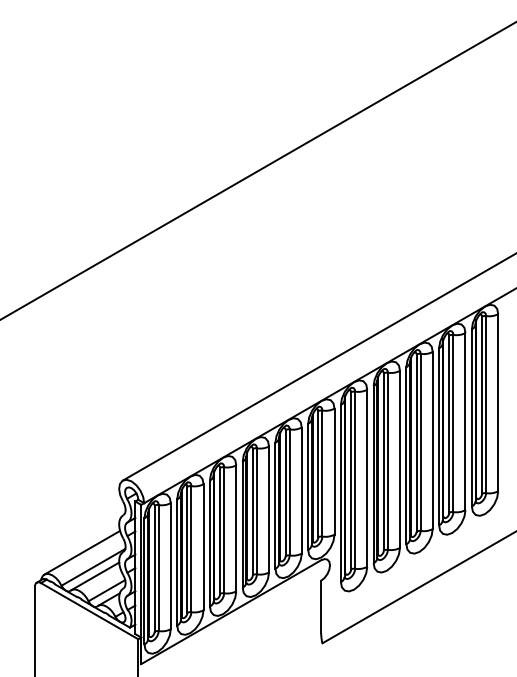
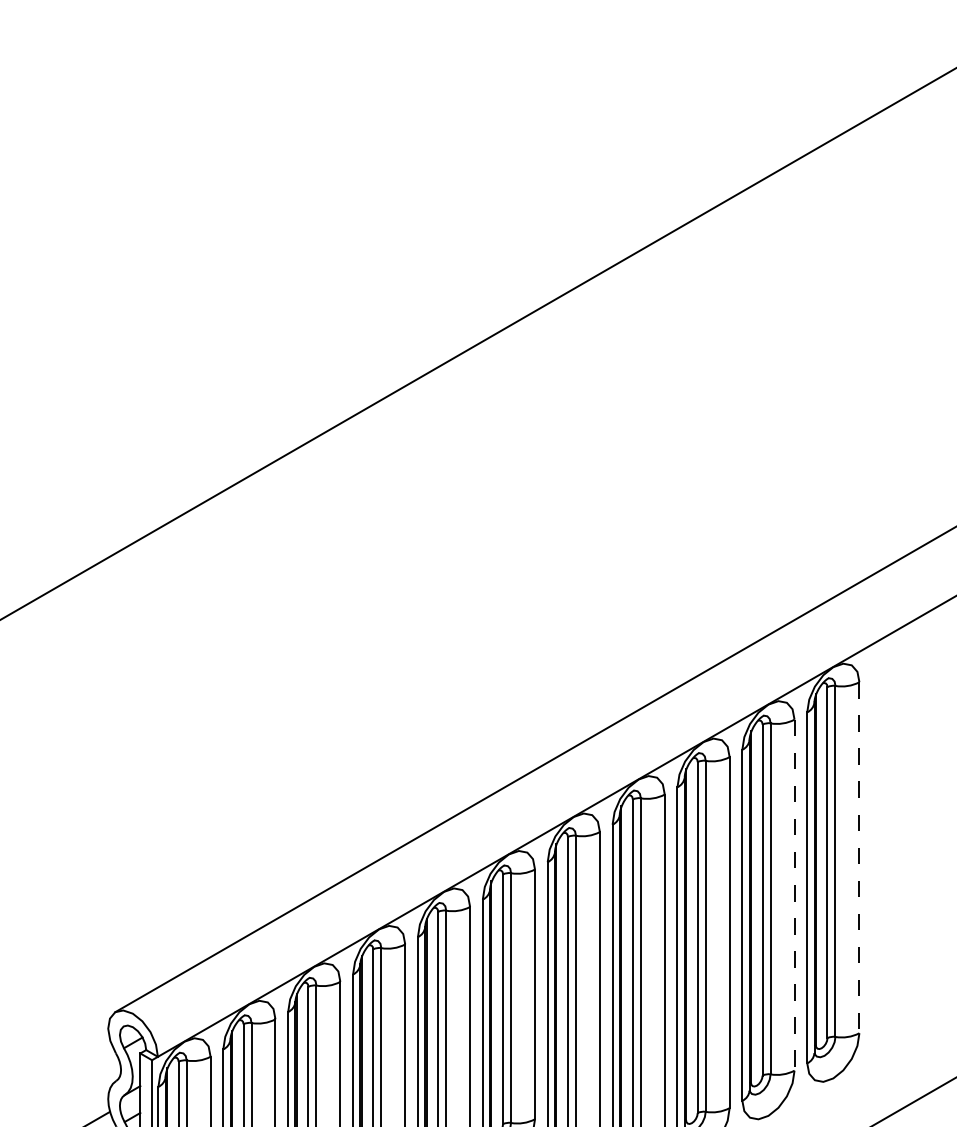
line: (498, 402) -> (859, 857), solid -> dashed
line: (465, 421) -> (794, 894), solid -> dashed

